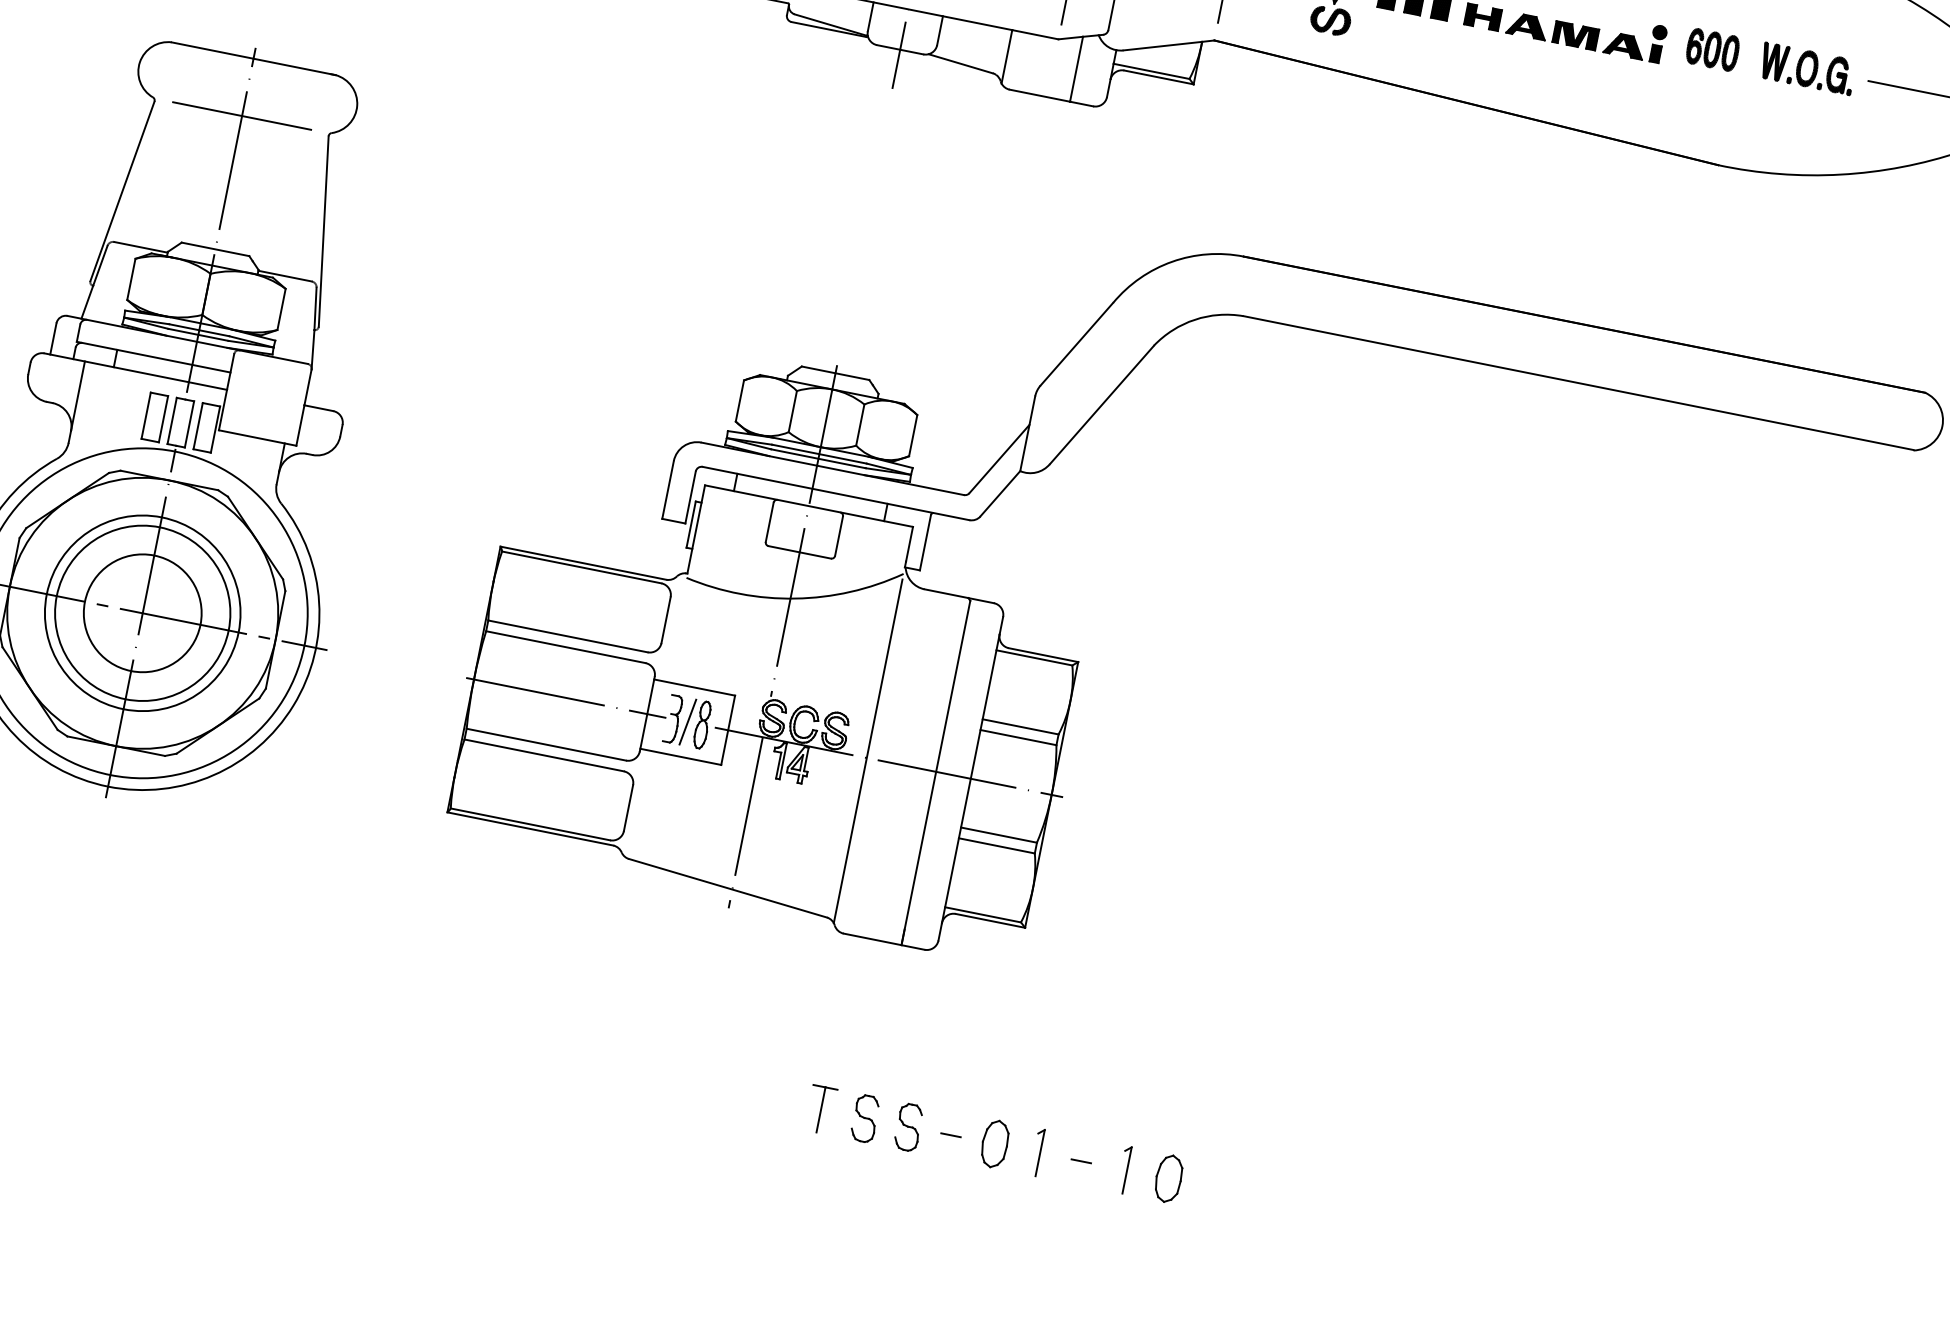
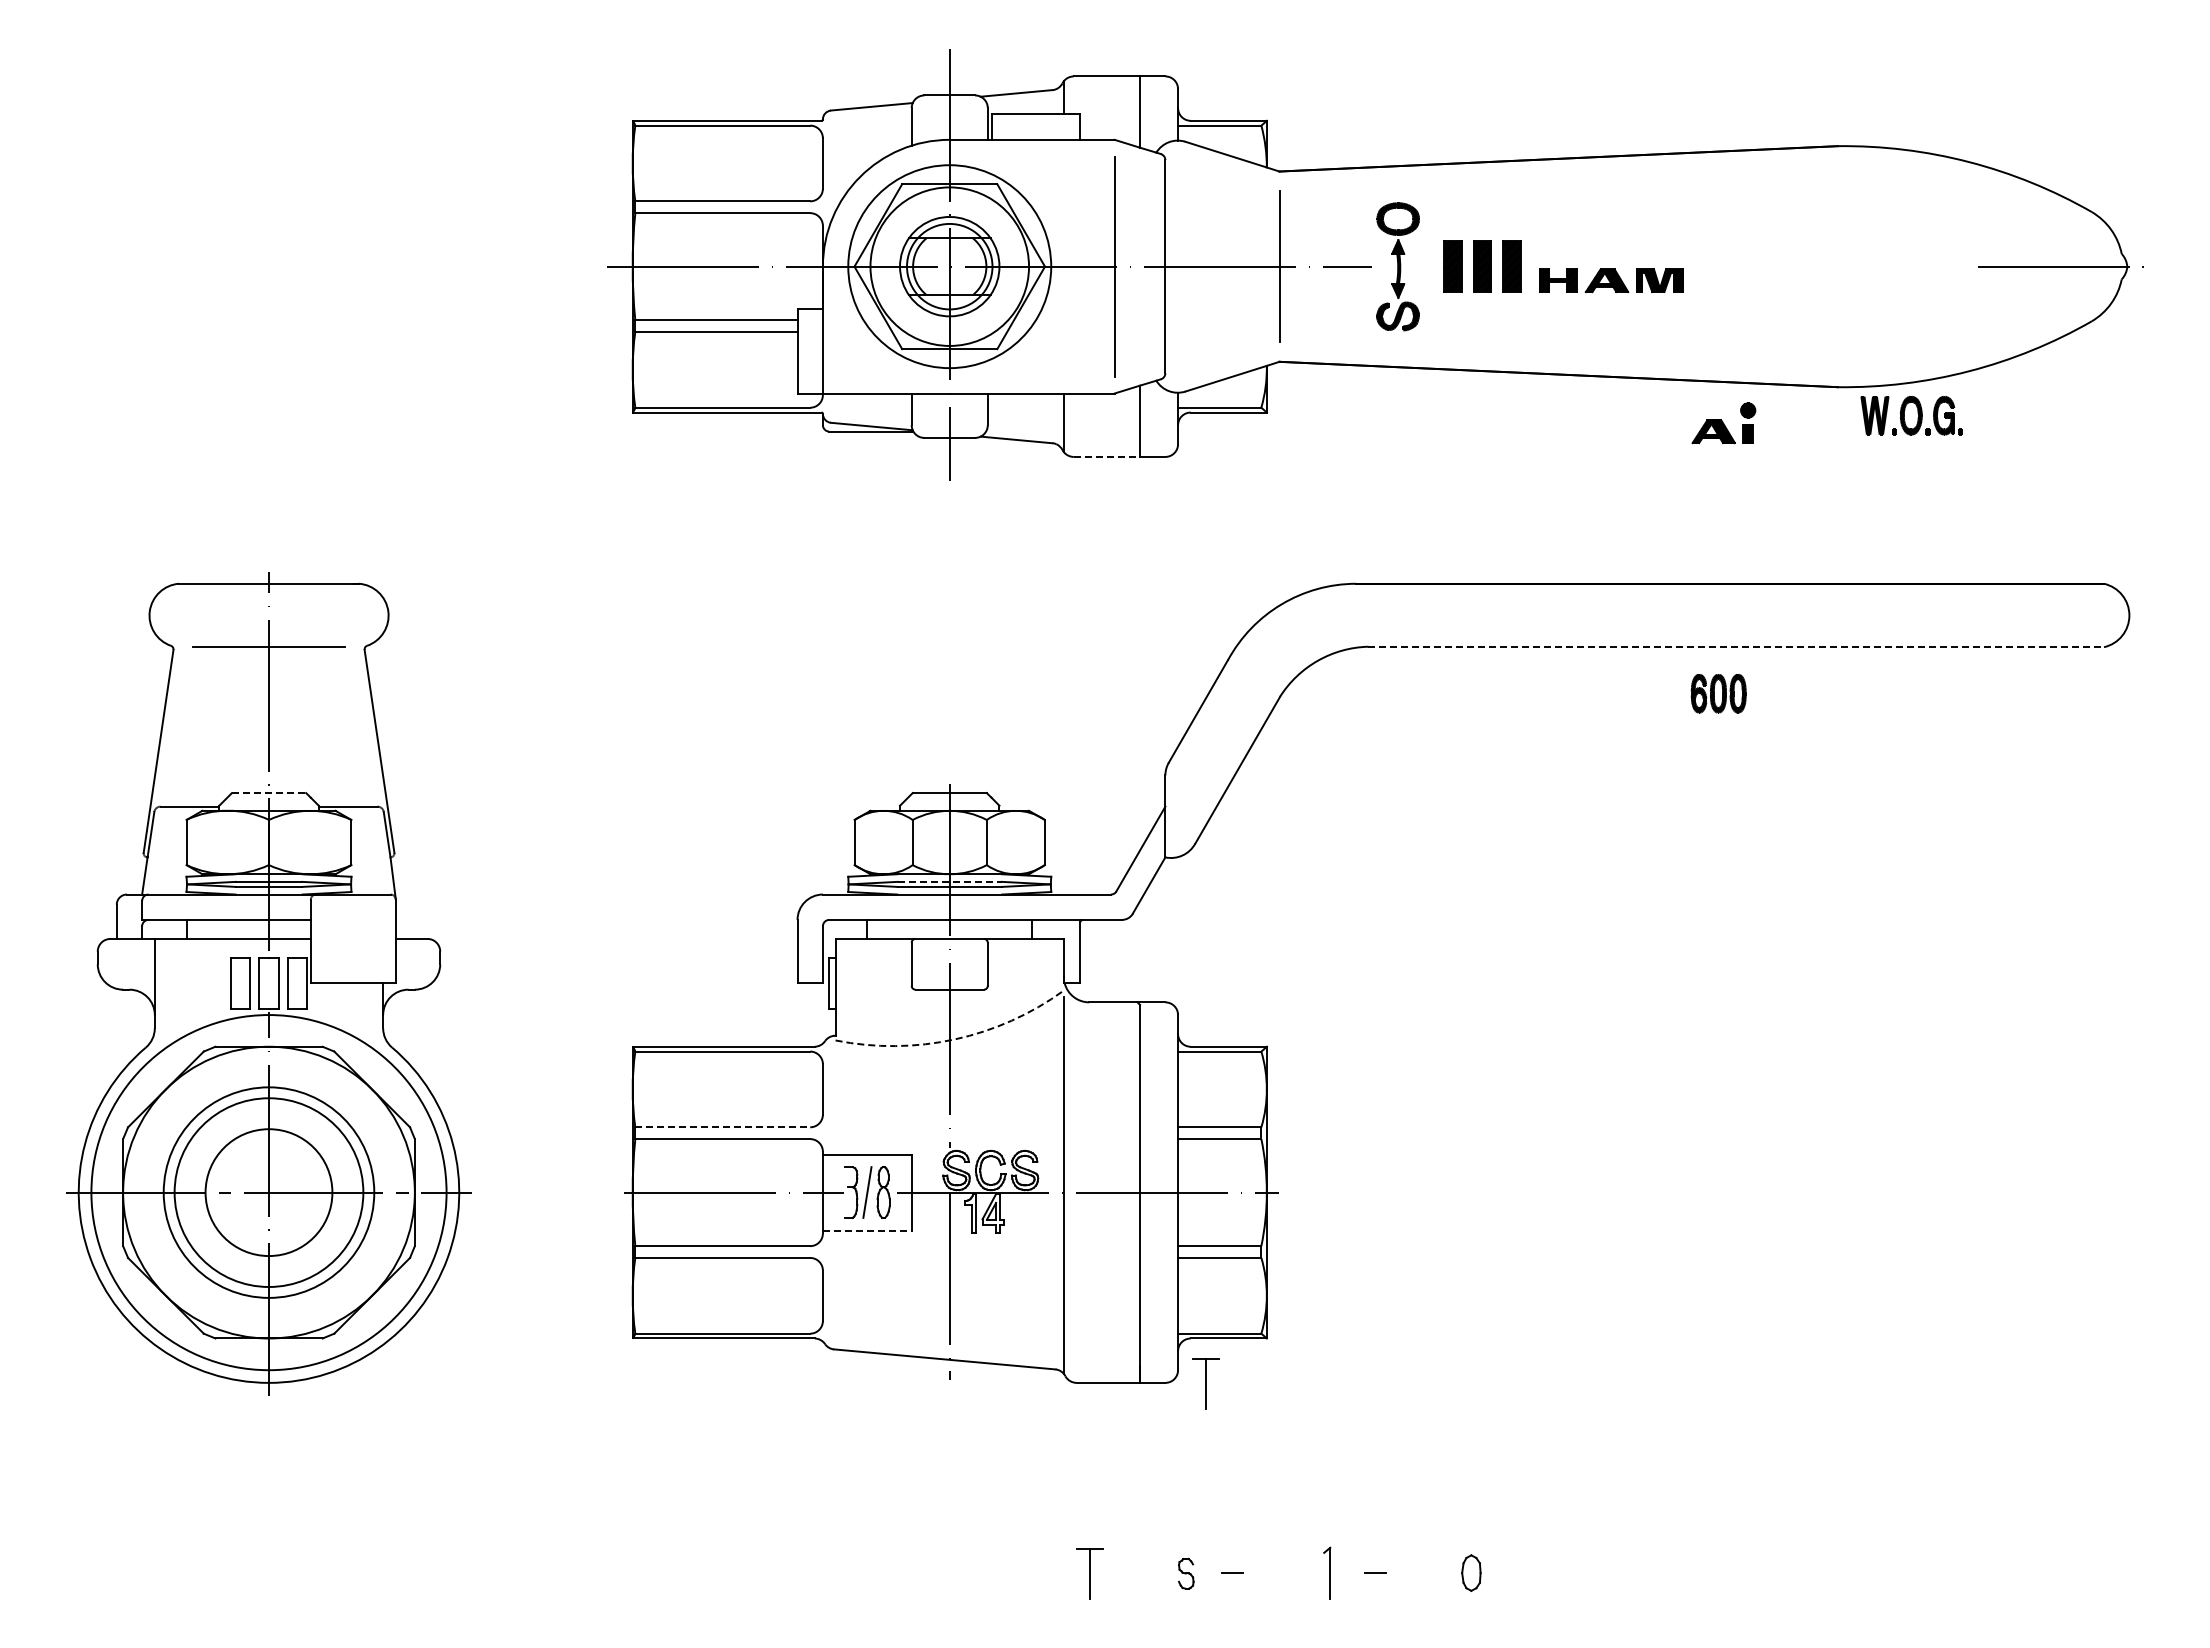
part: (1635, 39) -> (1723, 423), moved
part: (1712, 49) -> (1718, 693), moved
part: (1807, 68) -> (1911, 415), moved
line: (1040, 95) -> (1107, 456), solid -> dashed
line: (215, 249) -> (269, 793), solid -> dashed
line: (1578, 382) -> (1736, 646), solid -> dashed
line: (820, 453) -> (950, 881), solid -> dashed
arc: (795, 598) -> (954, 1039), solid -> dashed
line: (568, 636) -> (723, 1127), solid -> dashed
line: (681, 756) -> (867, 1230), solid -> dashed
part: (961, 957) -> (1205, 1383), added
part: (865, 1118) -> (1138, 1573), removed
part: (909, 1127) -> (1186, 1573), size x0.6
part: (994, 1143) -> (1280, 1572), removed
part: (1124, 1169) -> (1422, 1572), removed
part: (1168, 1178) -> (1471, 1572), size x0.7

